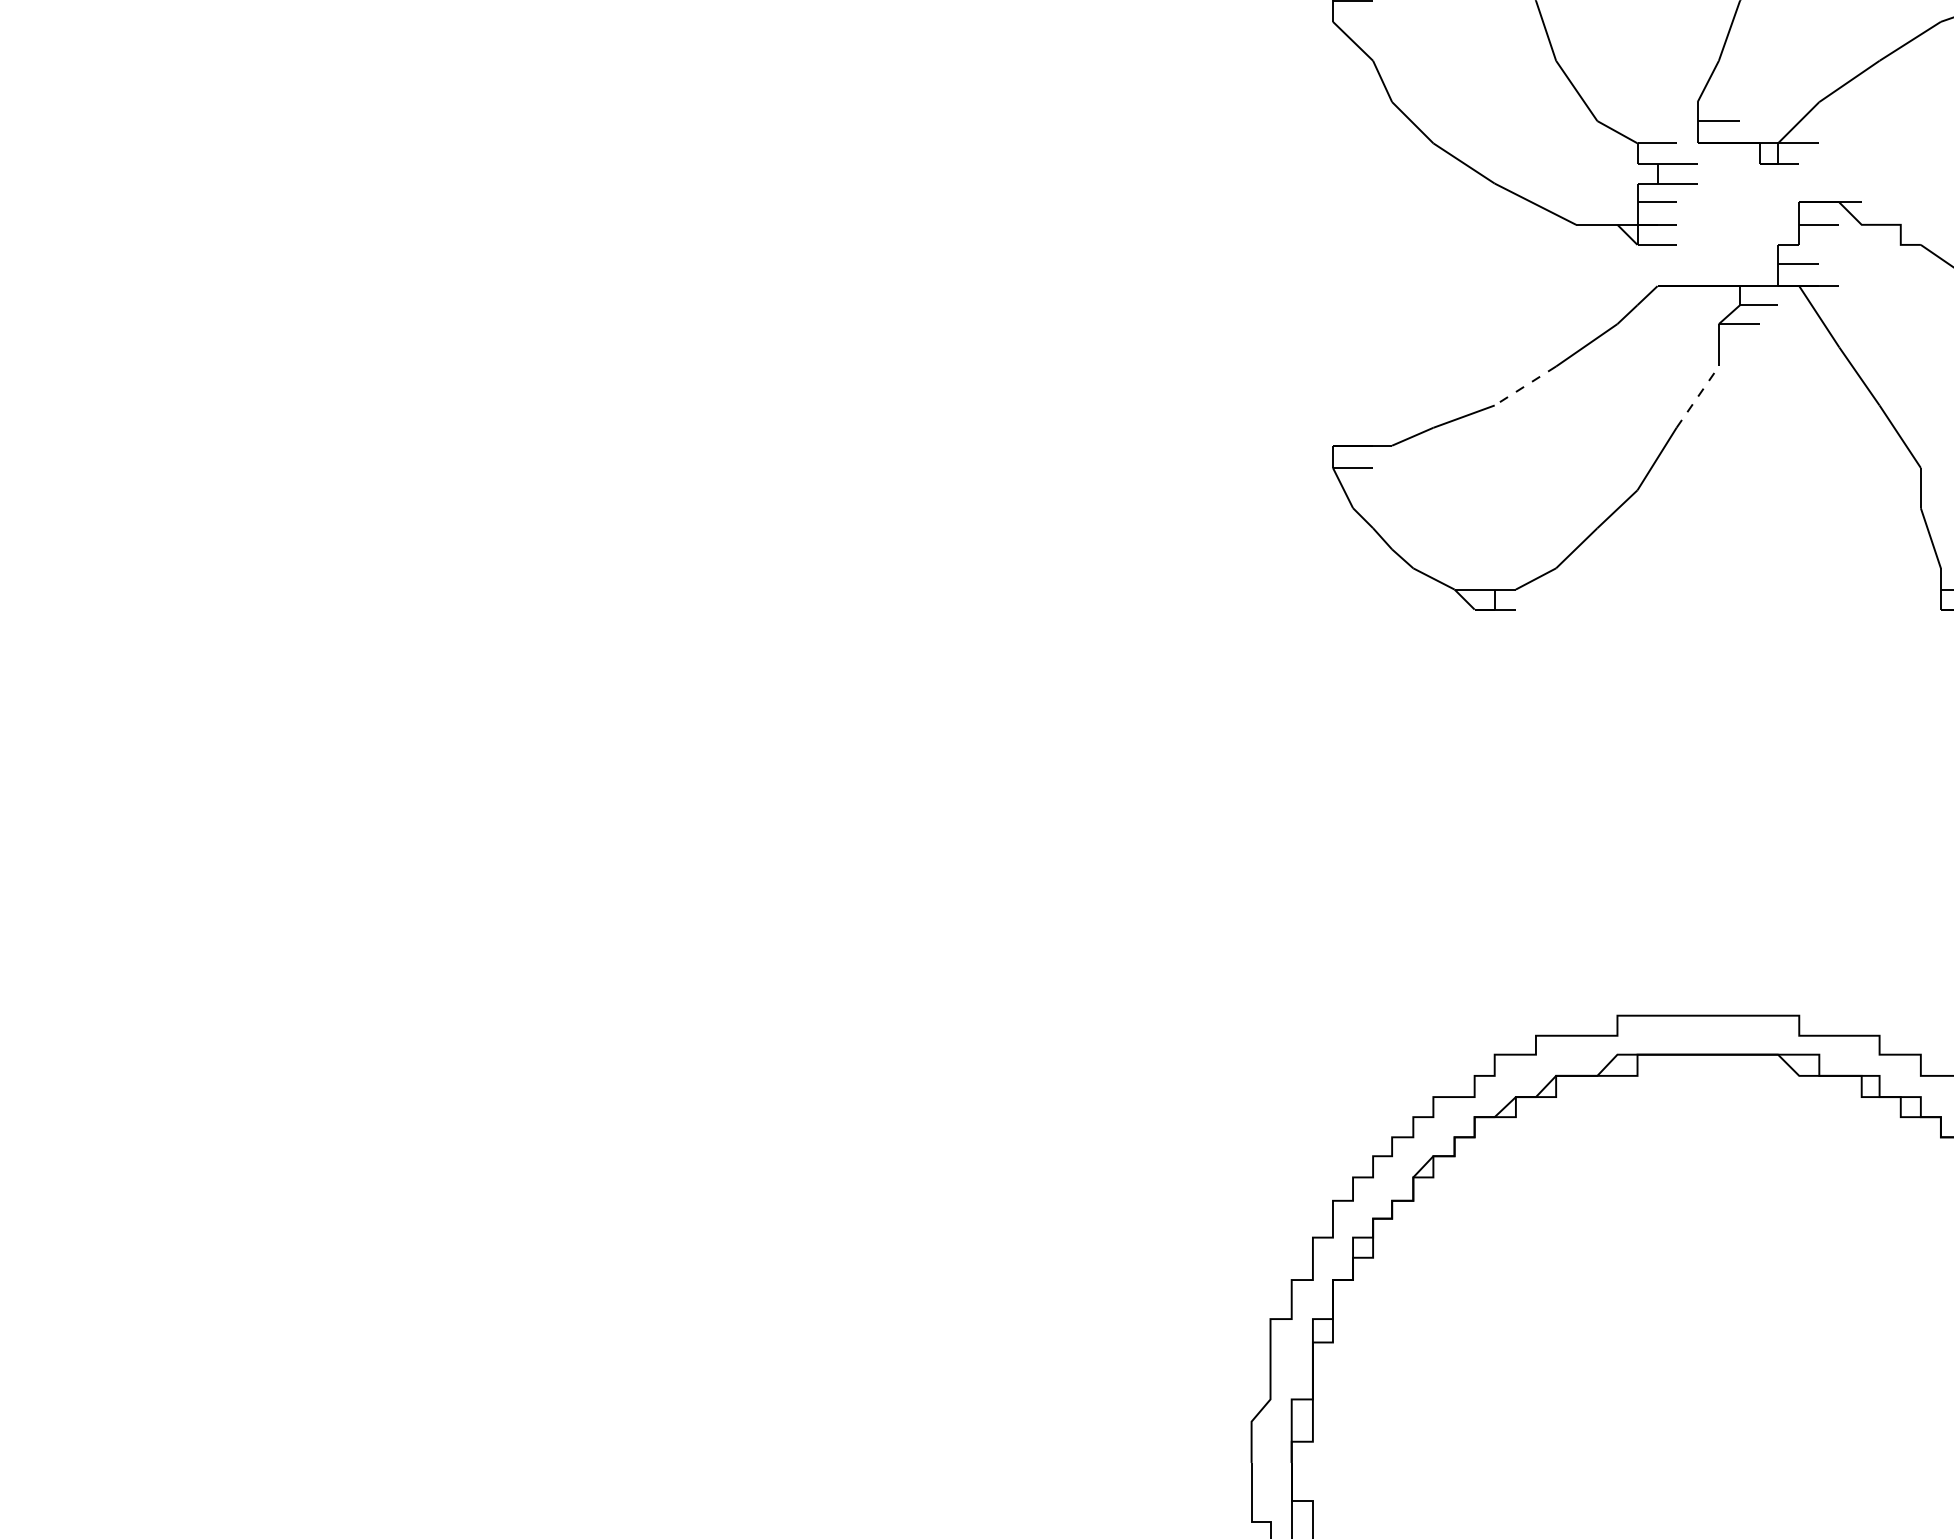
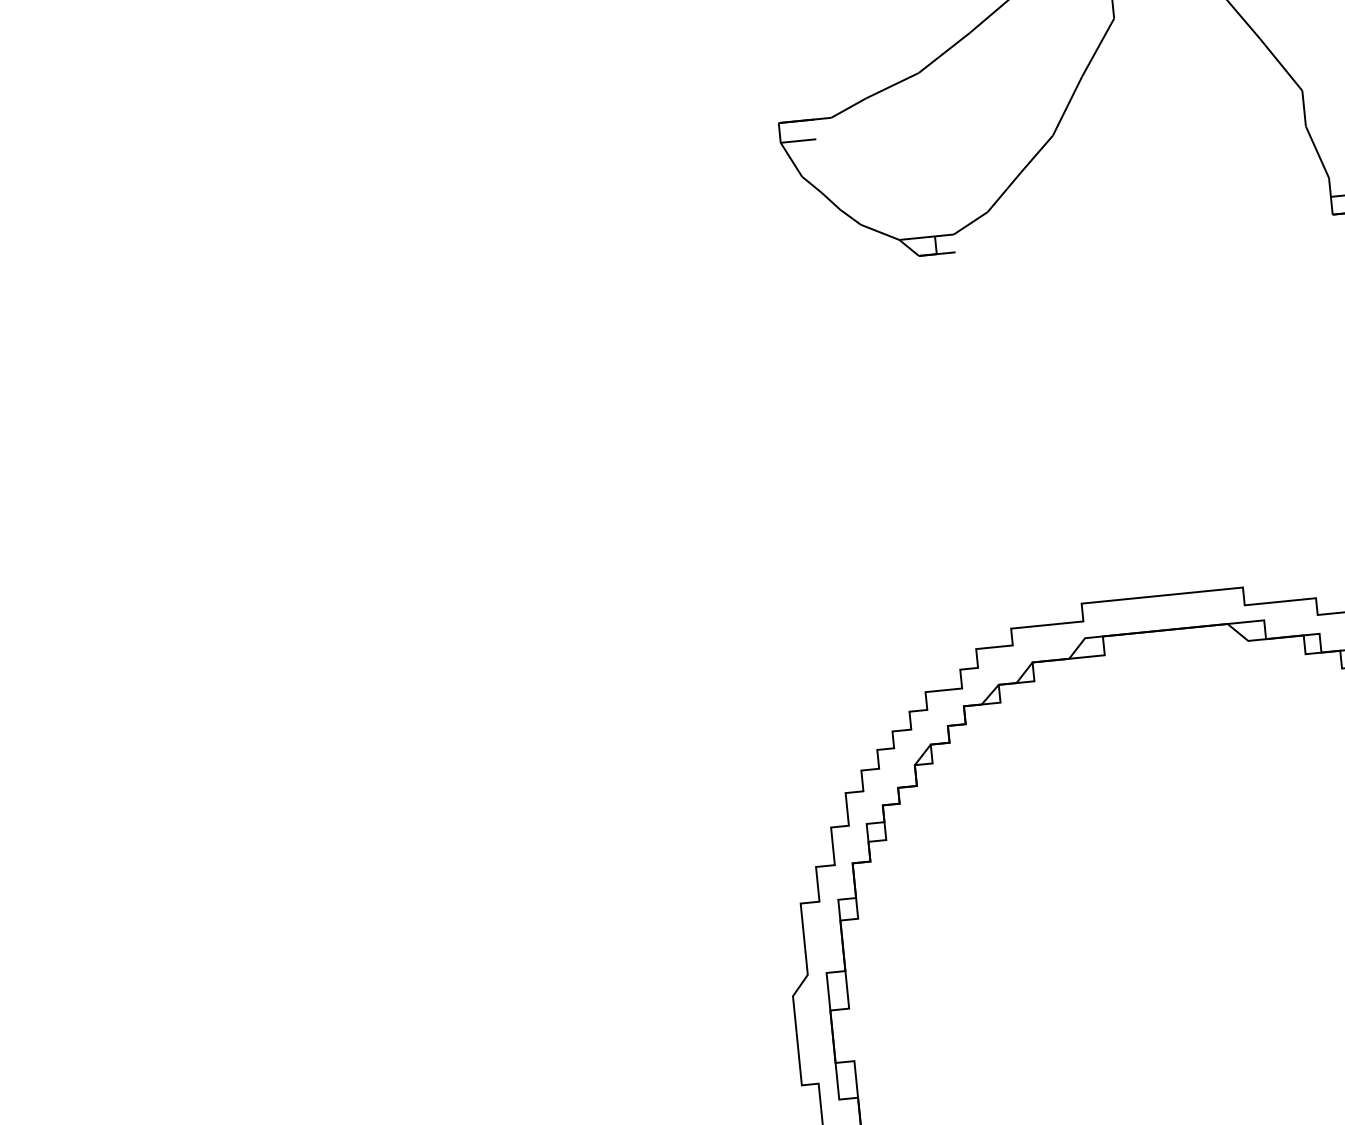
line: (1525, 386) -> (944, 53), dashed -> solid
line: (1698, 396) -> (1098, 47), dashed -> solid

